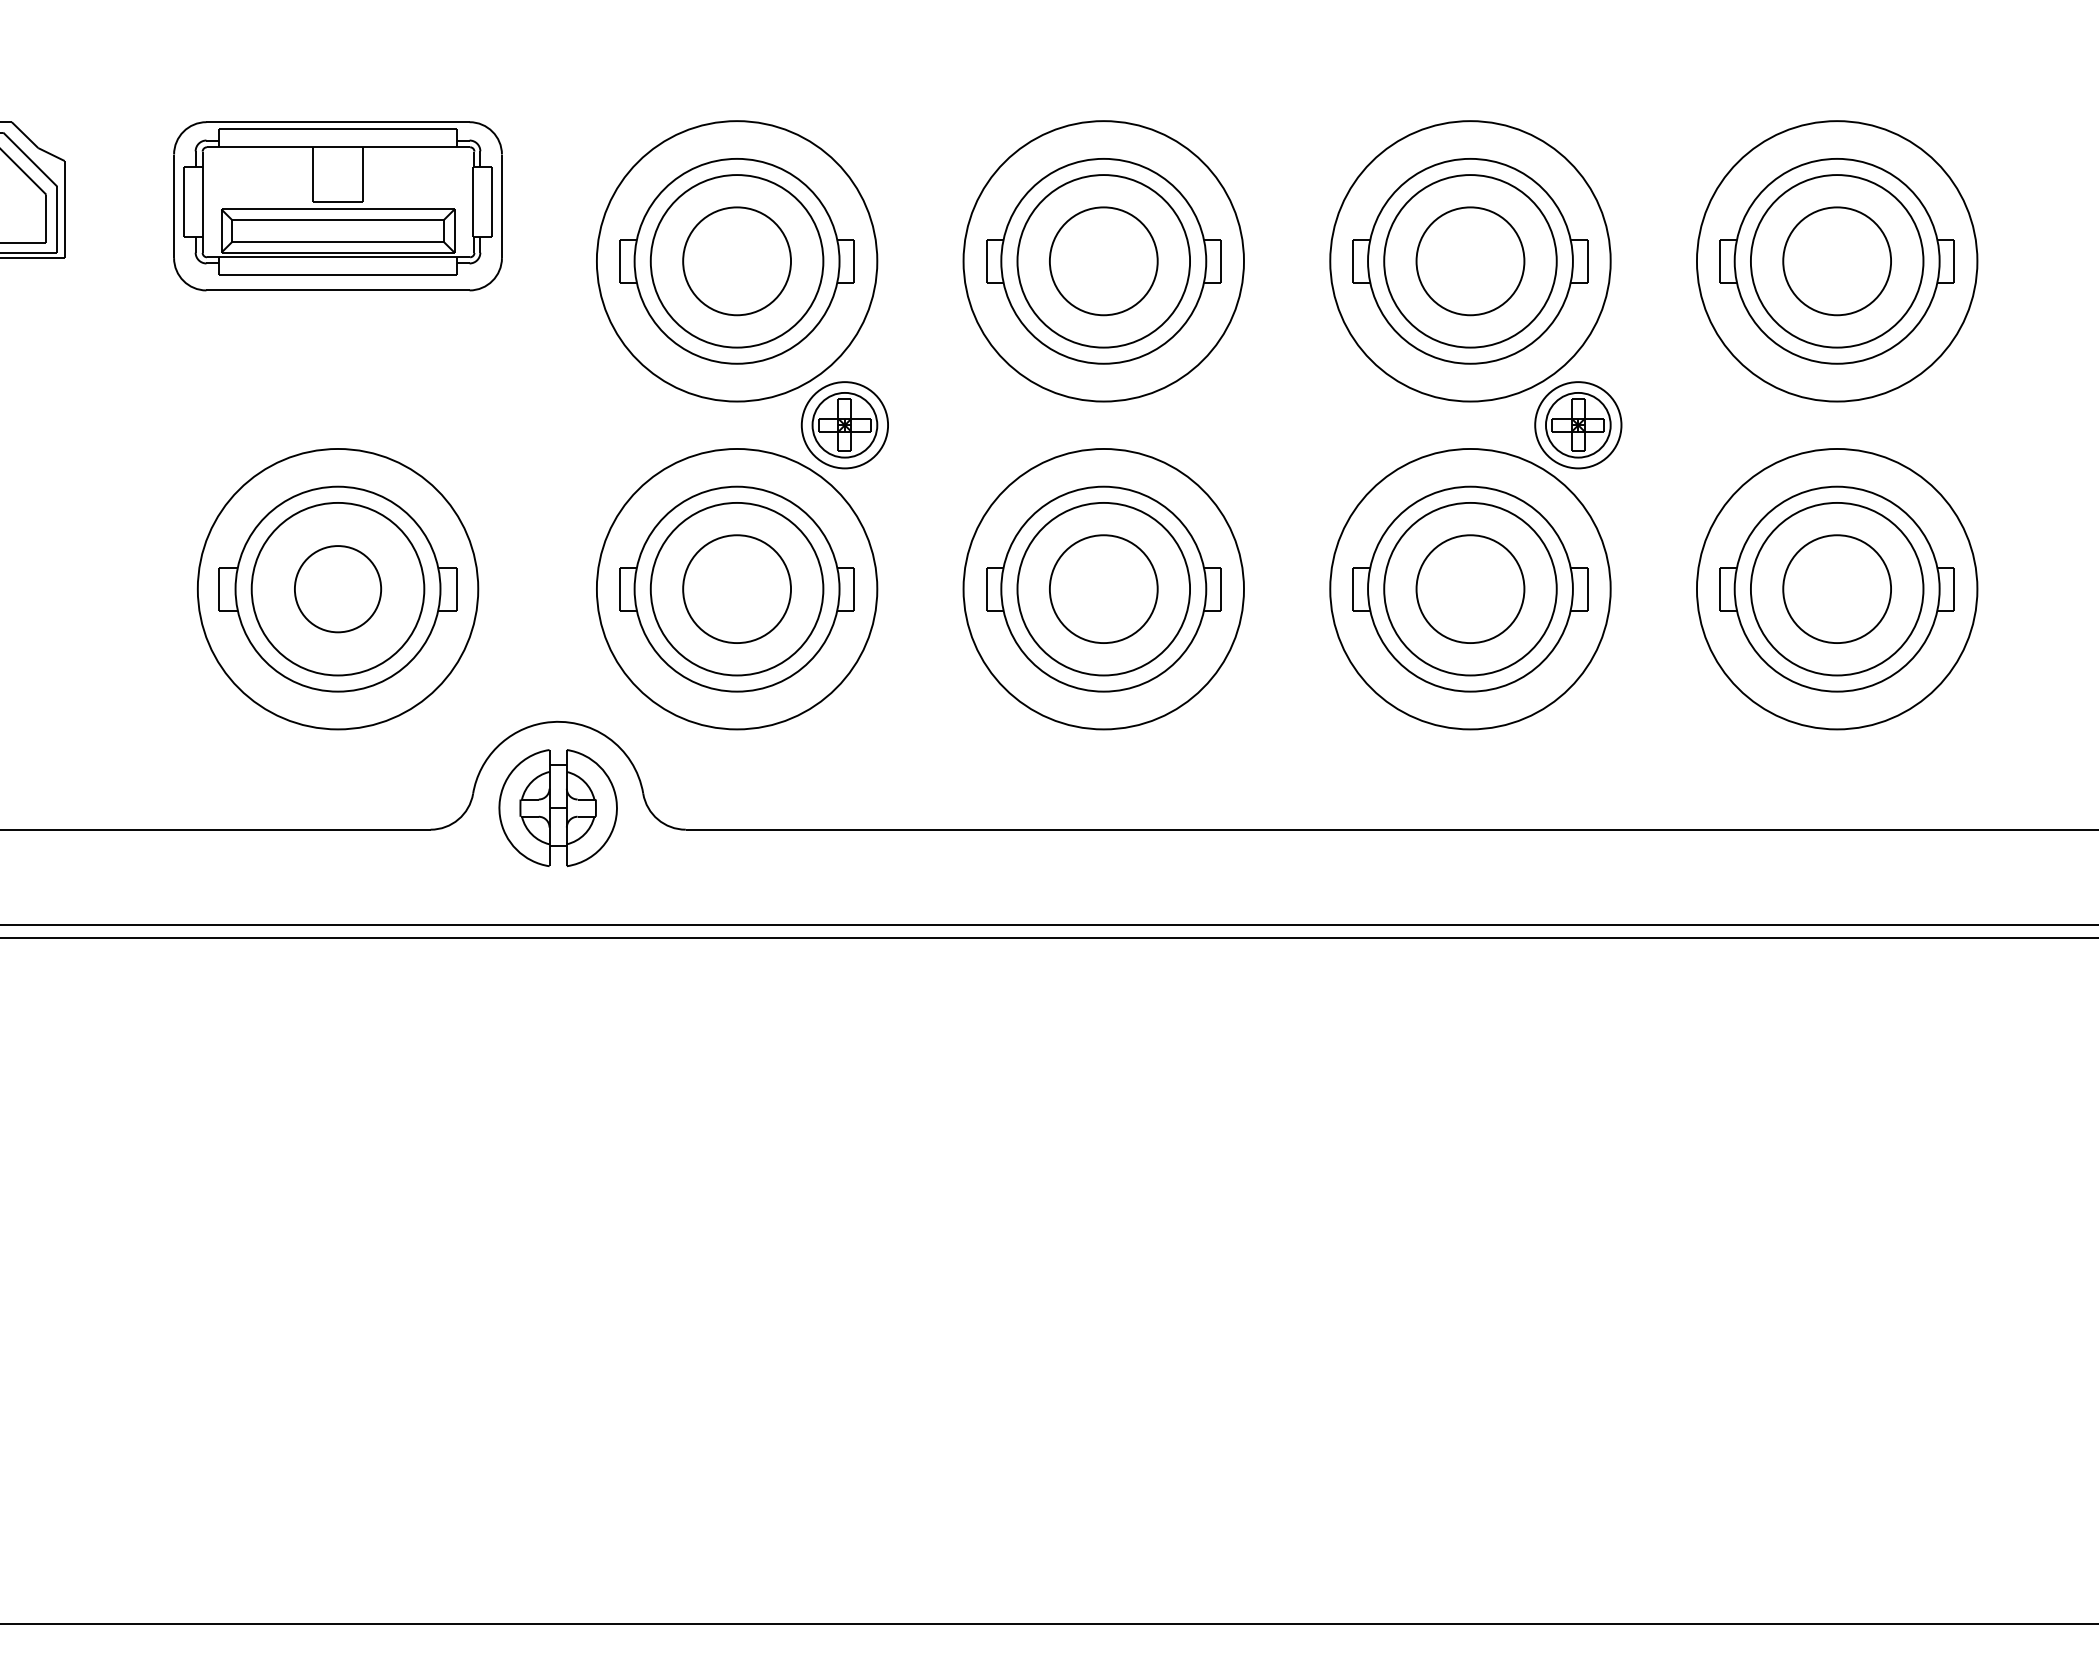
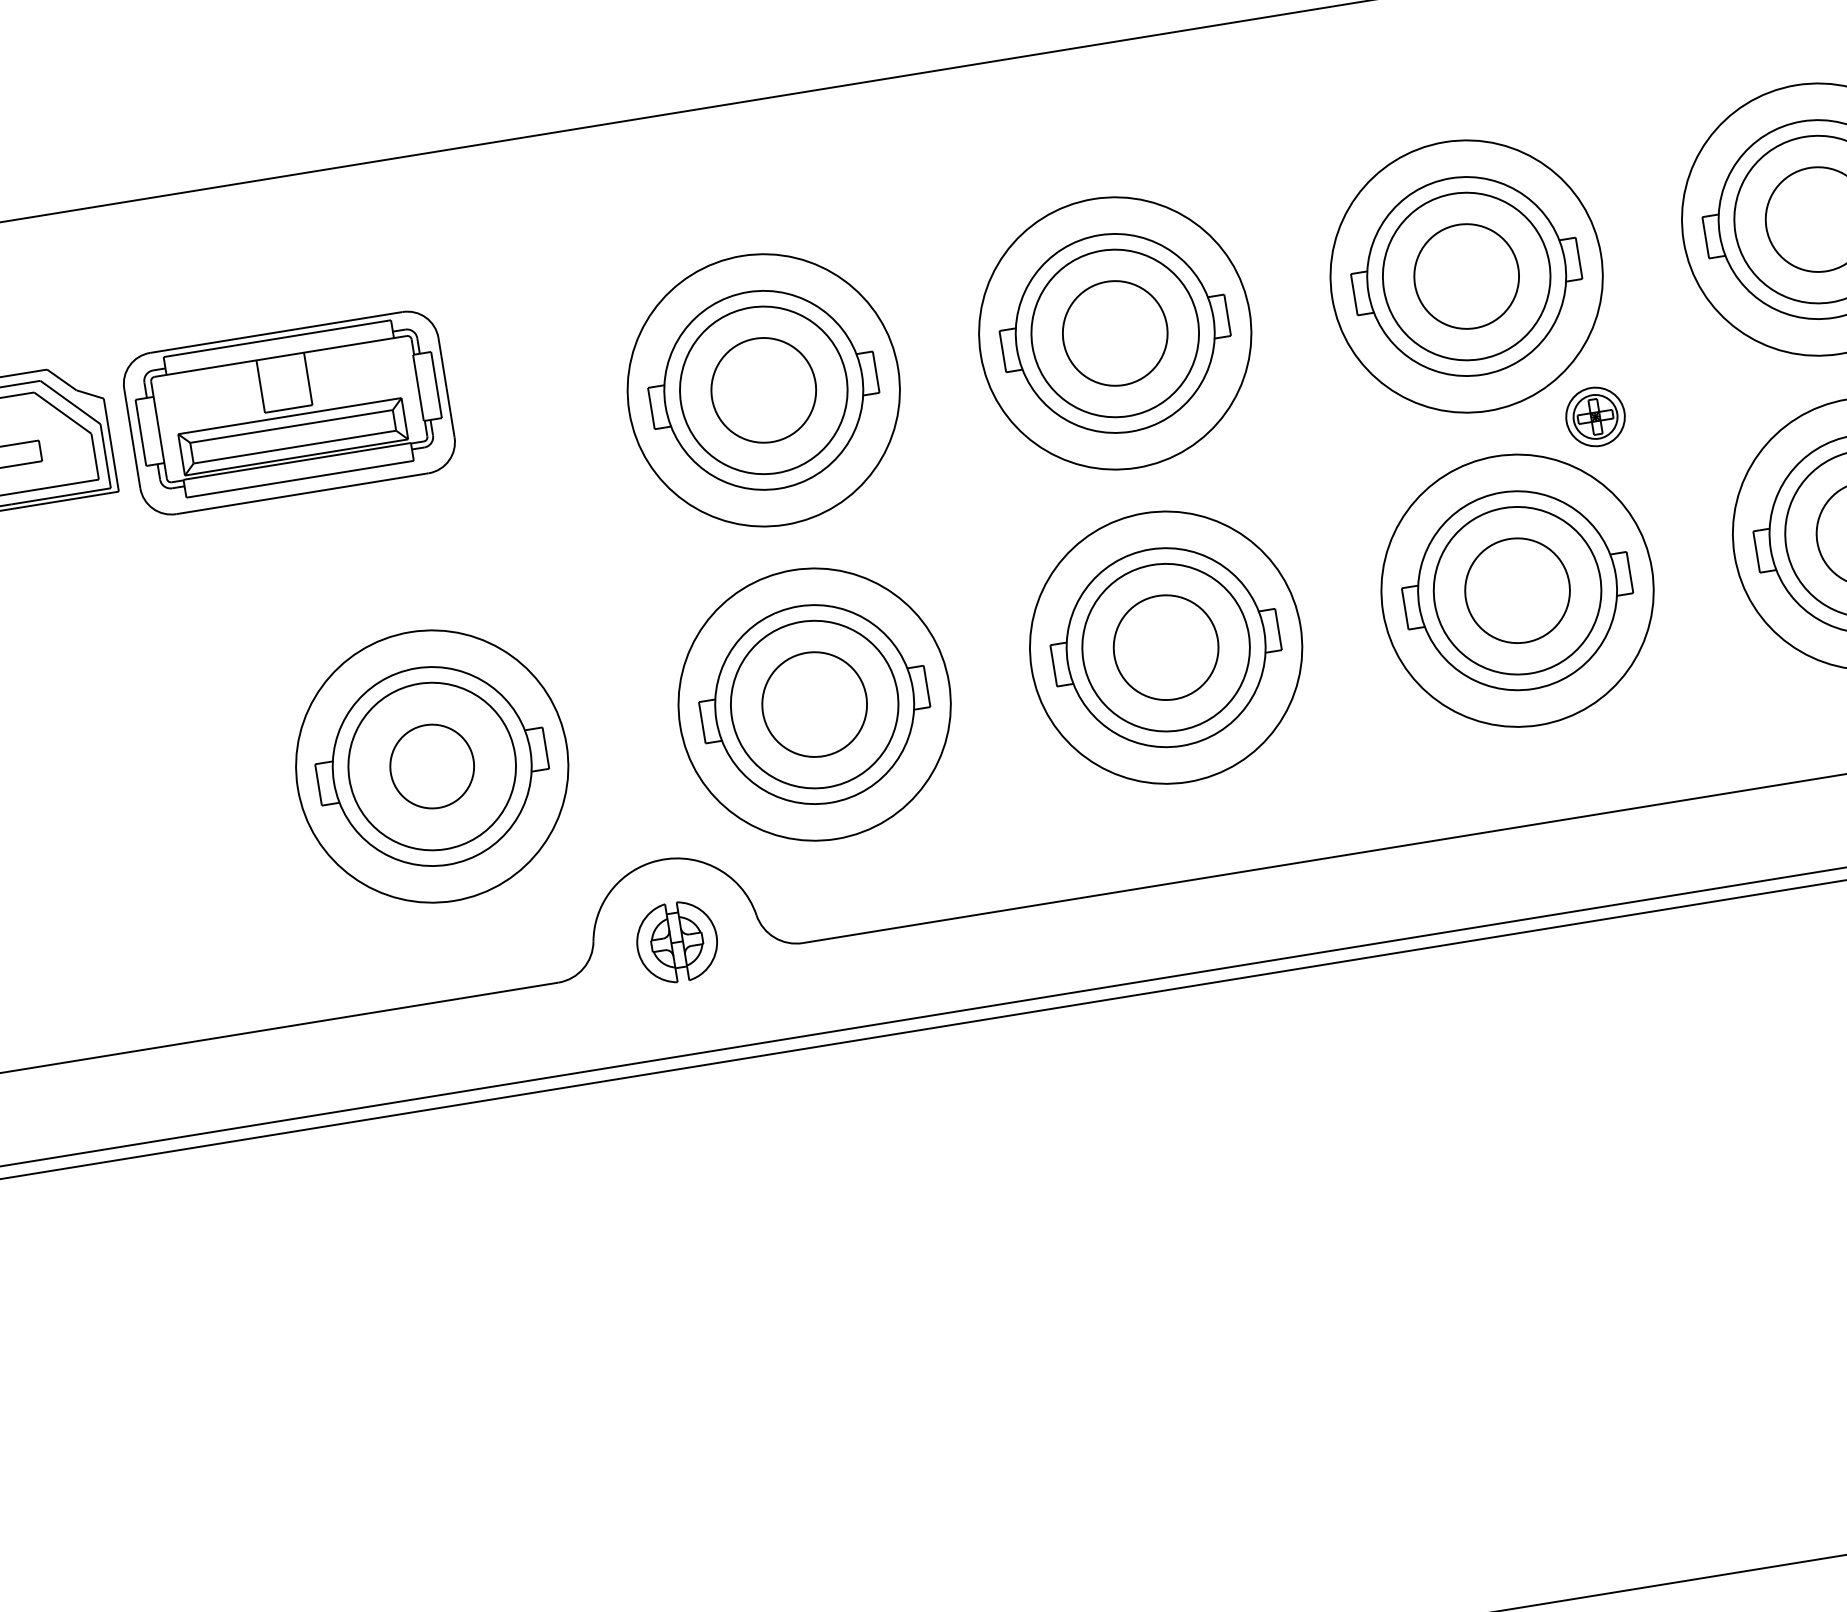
part: (337, 206) -> (288, 413), moved
part: (844, 425) -> (892, 531), removed
part: (1578, 425) -> (1595, 417), size x0.7
part: (557, 808) -> (676, 942), size x0.7

